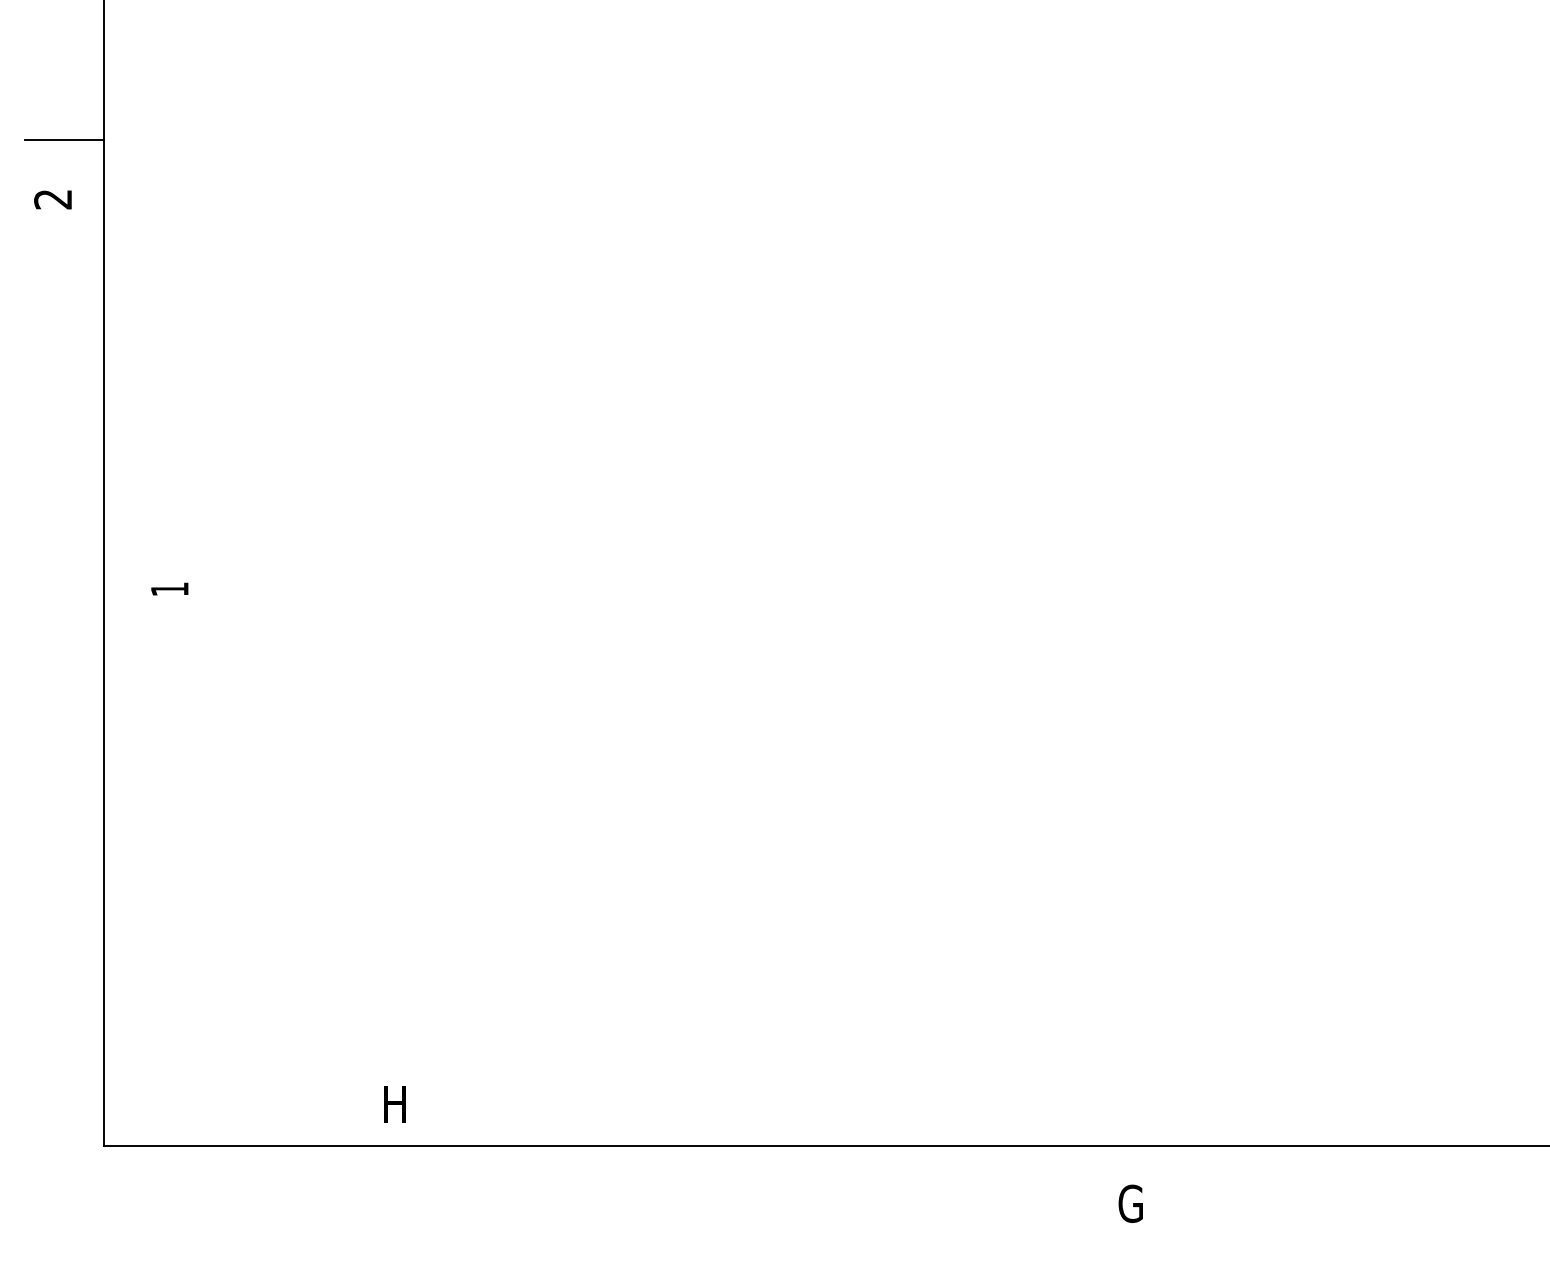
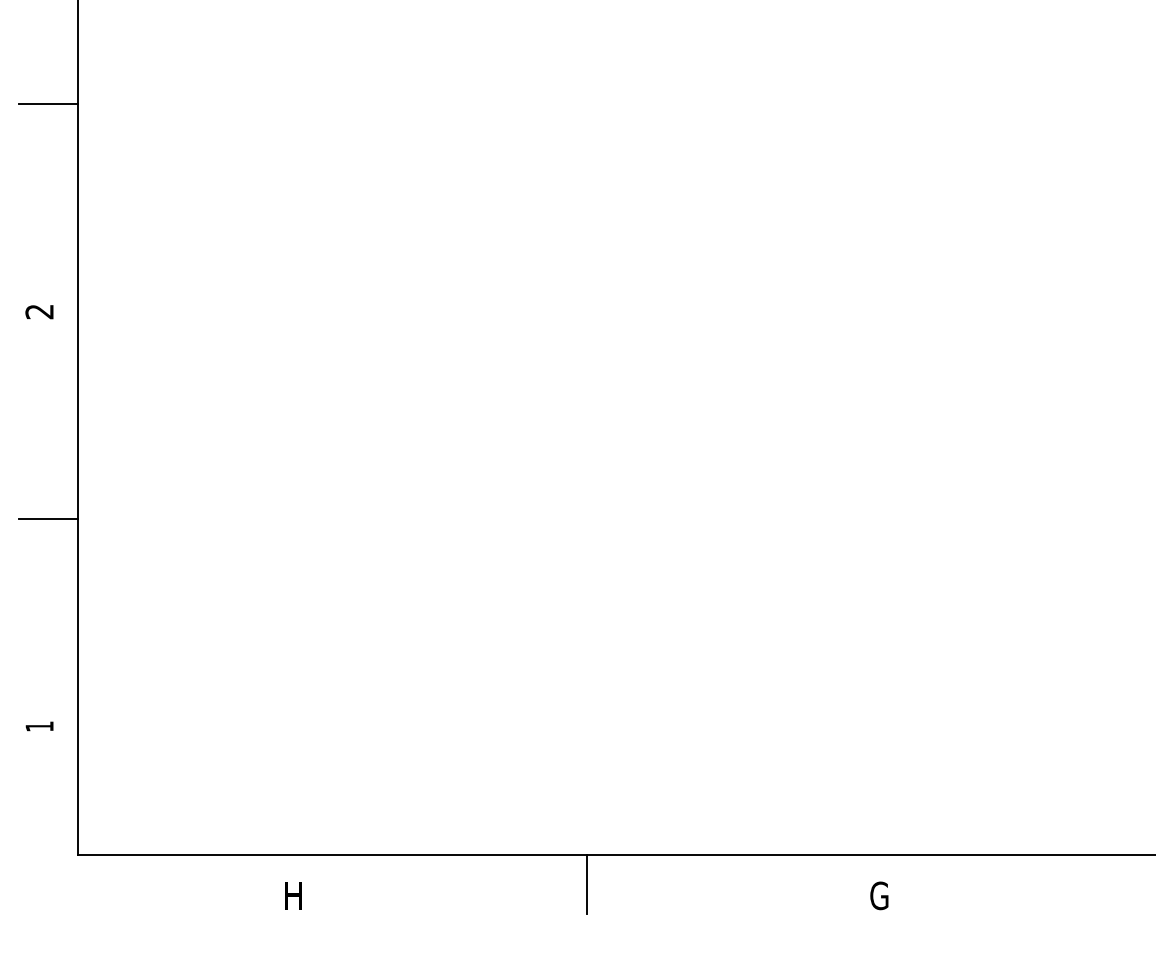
text: (52, 200) -> (39, 312), moved
text: (169, 589) -> (39, 726), moved
line: (63, 696) -> (47, 519), added
text: (394, 1104) -> (293, 895), moved
line: (786, 1185) -> (586, 884), added
text: (1130, 1203) -> (879, 895), moved

